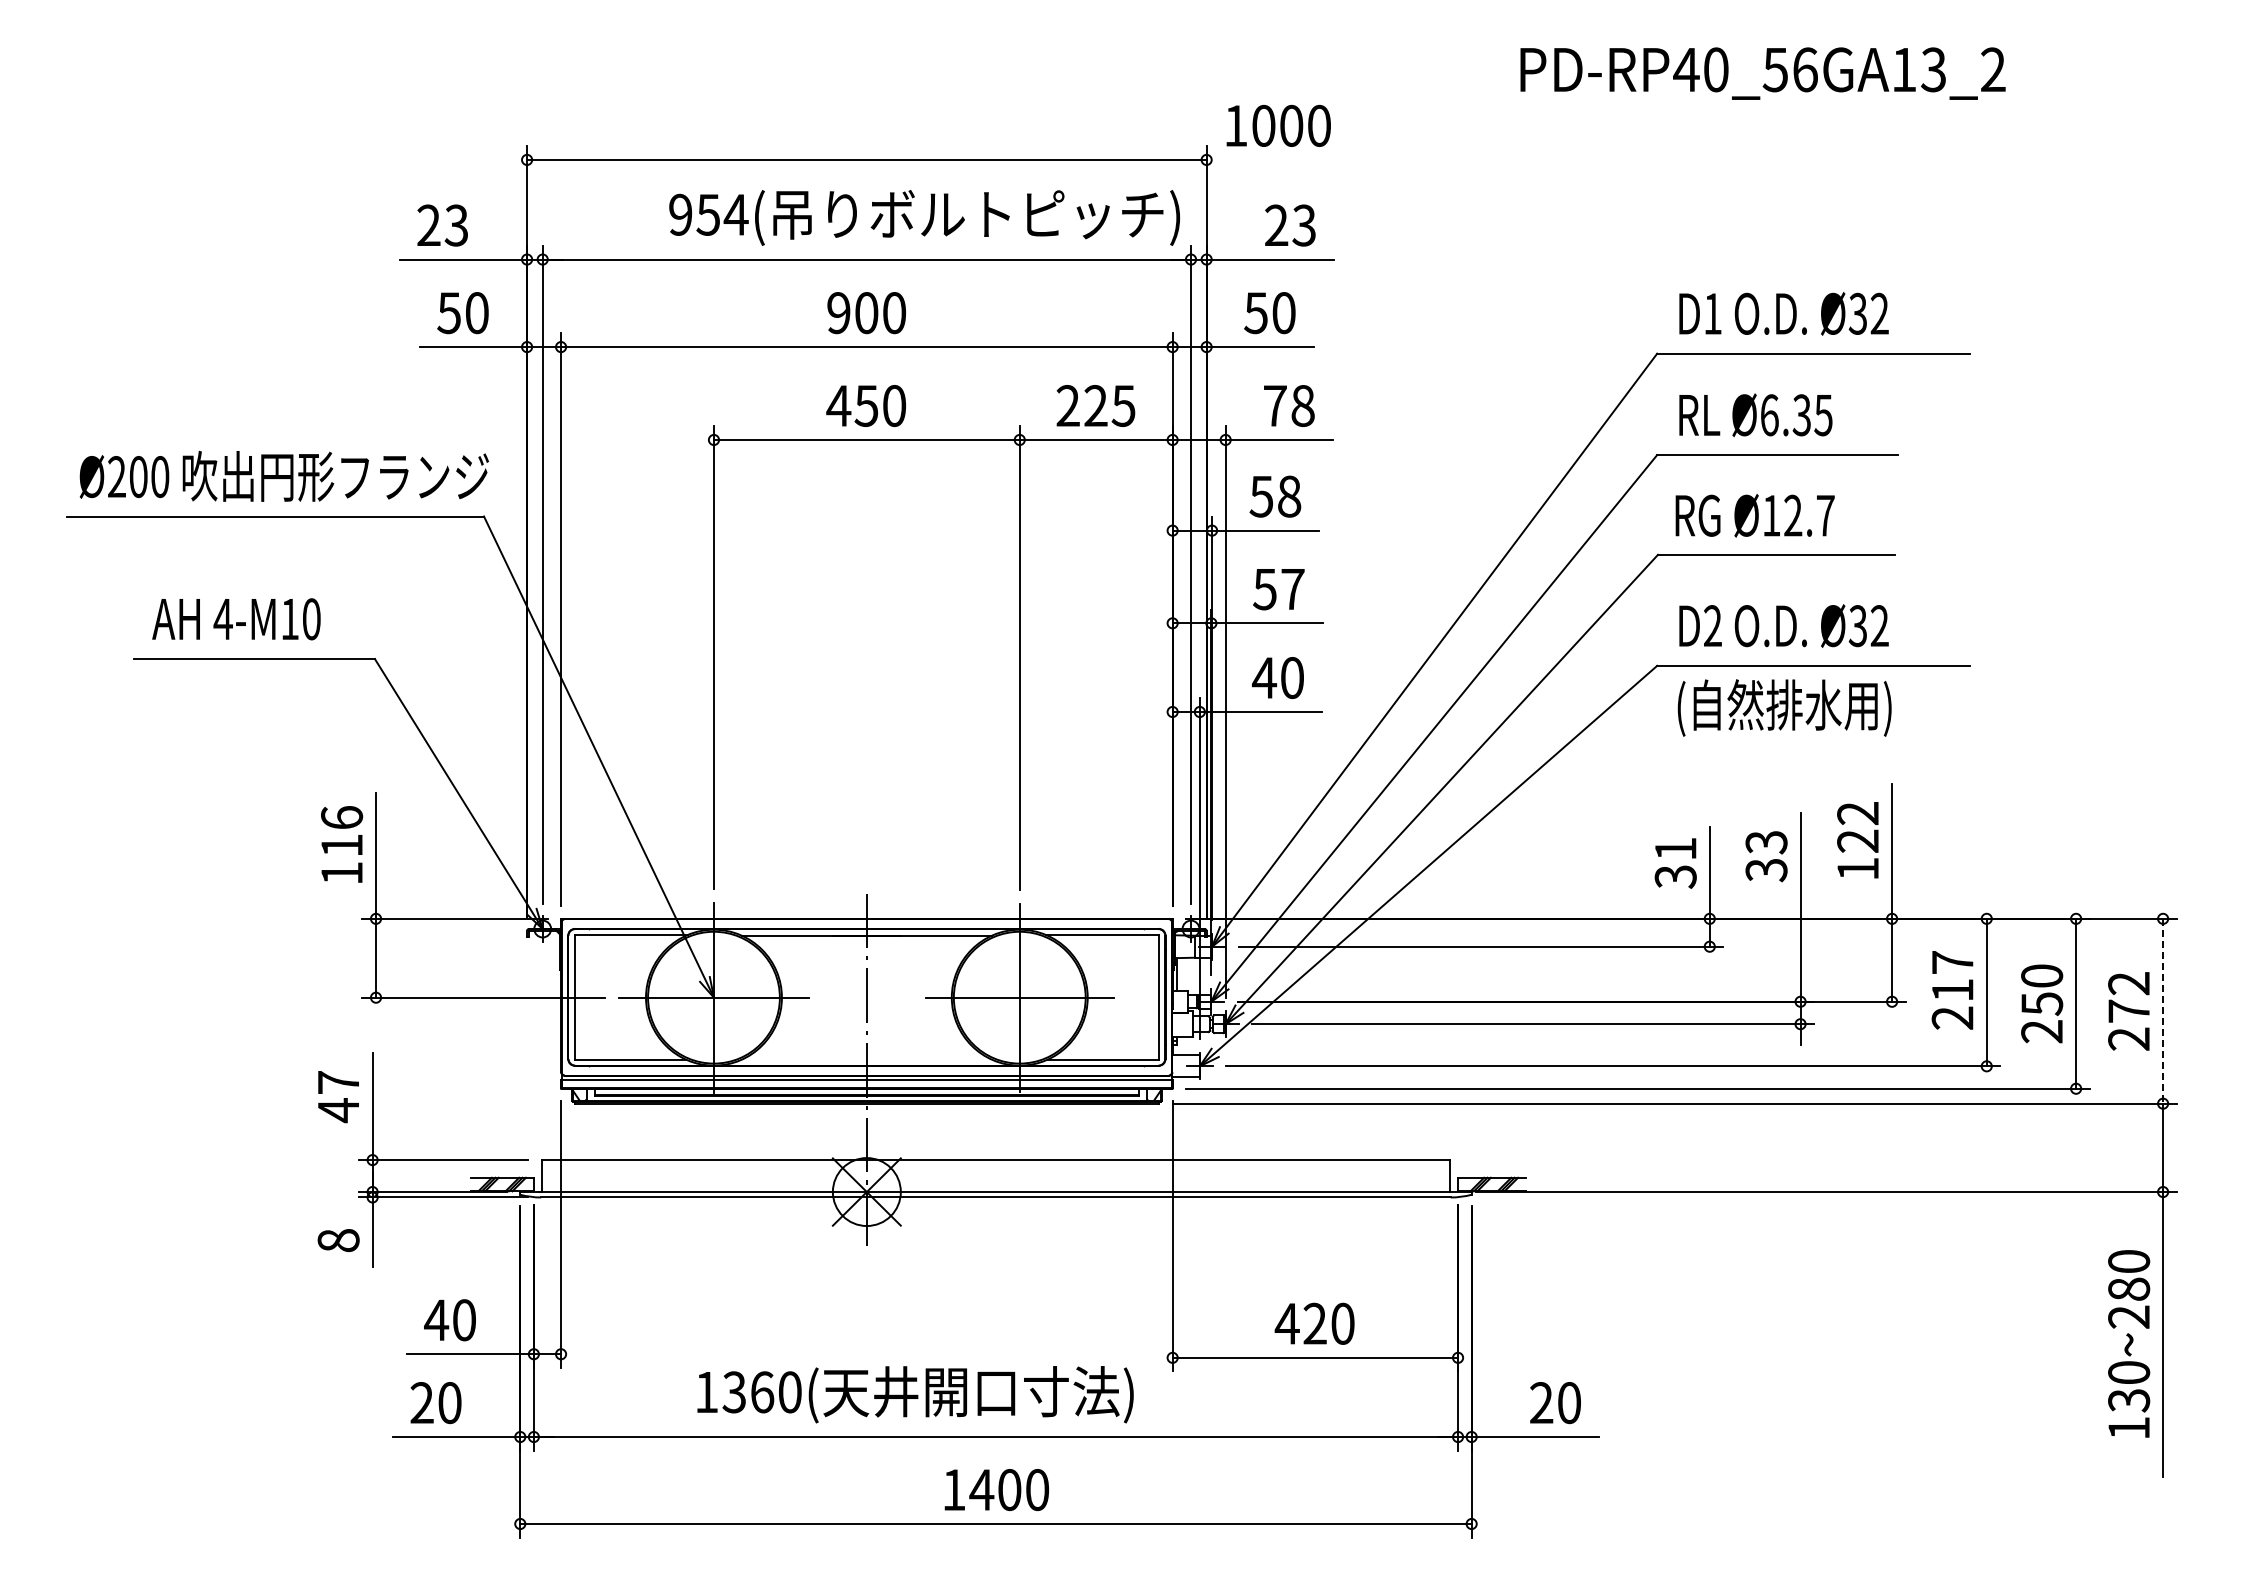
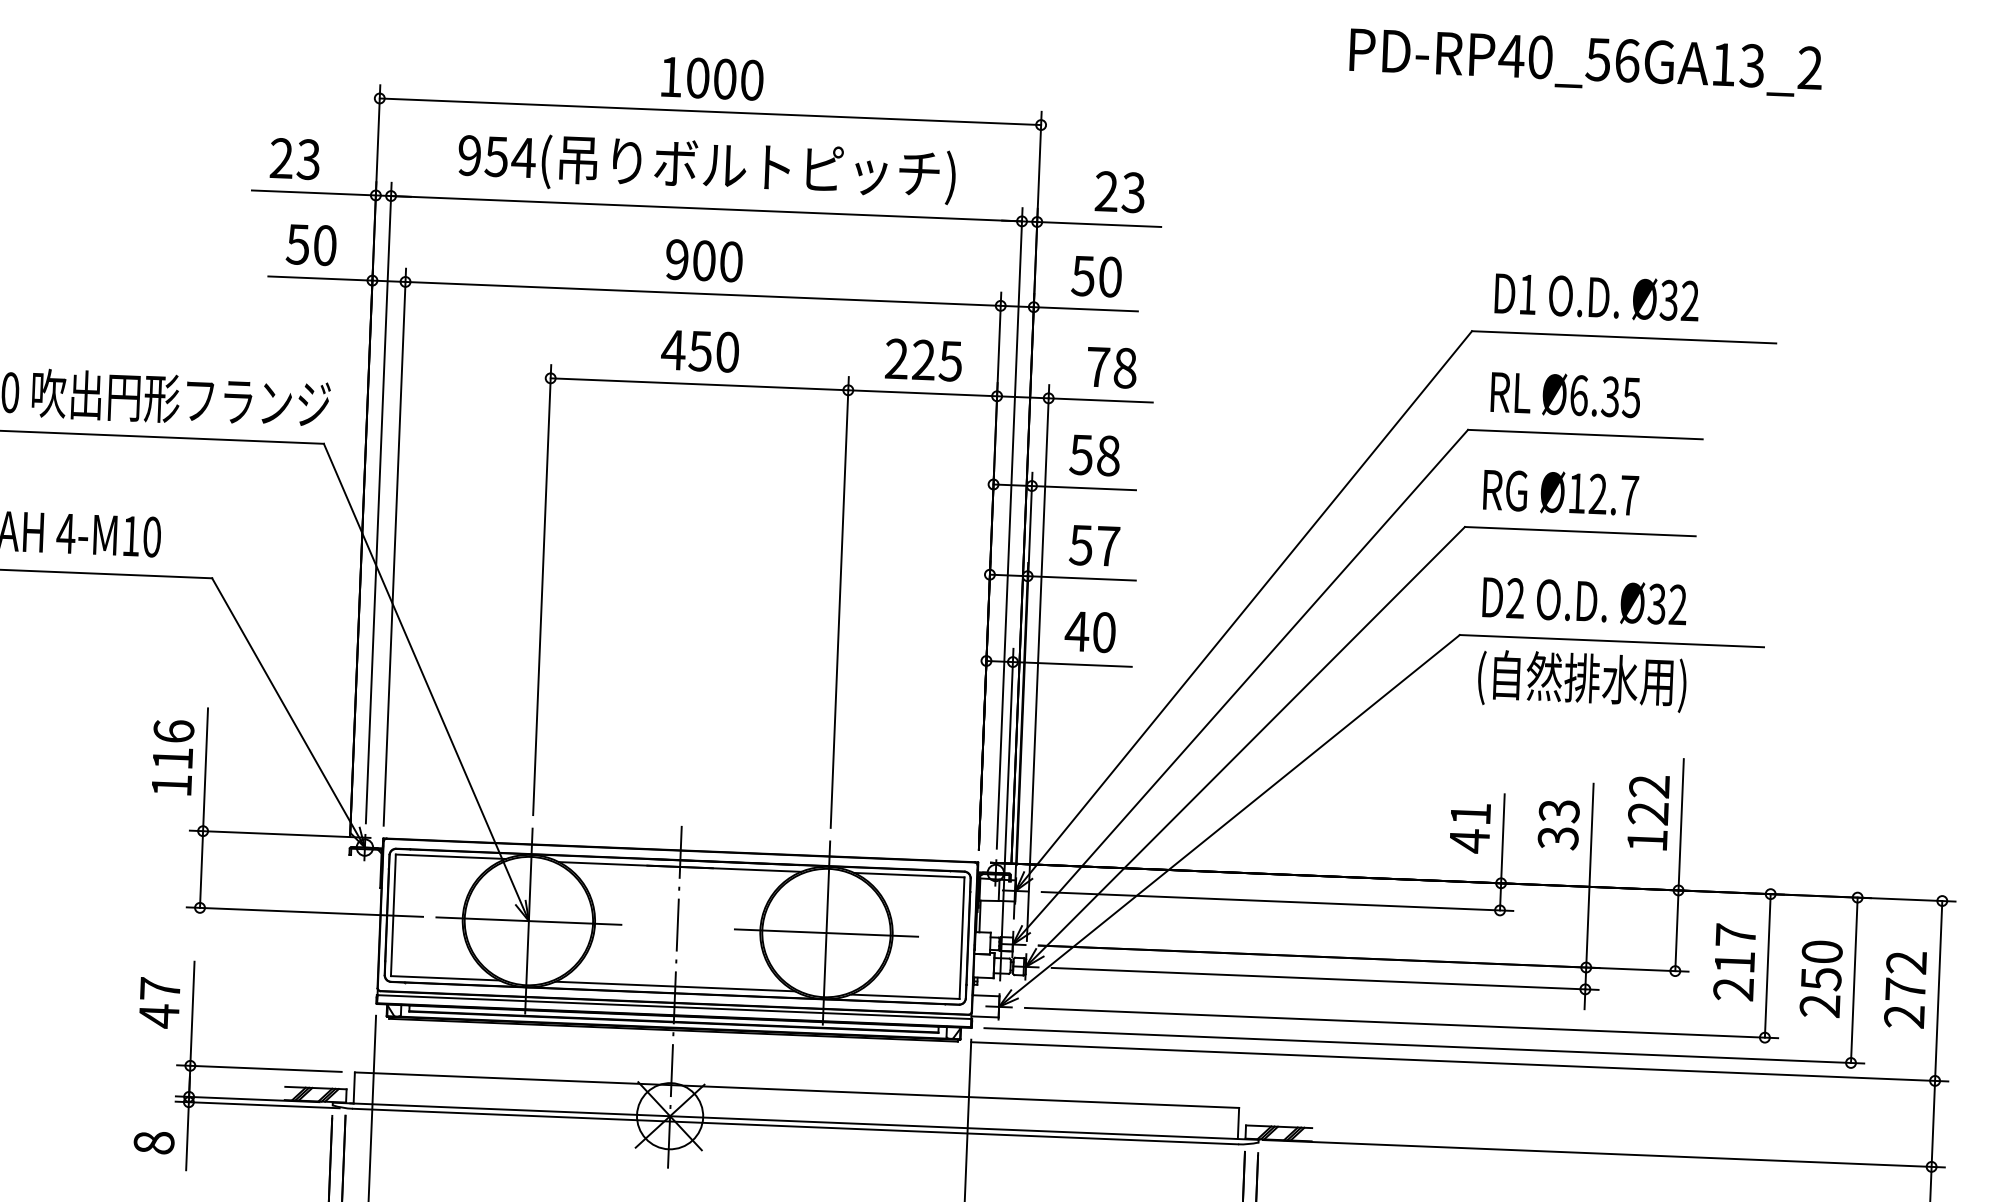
text: (1278, 125) -> (712, 78), moved
text: (924, 217) -> (706, 167), moved
text: (1675, 876) -> (1469, 840), 31 -> 41
line: (2163, 1011) -> (1939, 991), dashed -> solid
line: (866, 1058) -> (674, 986), added

